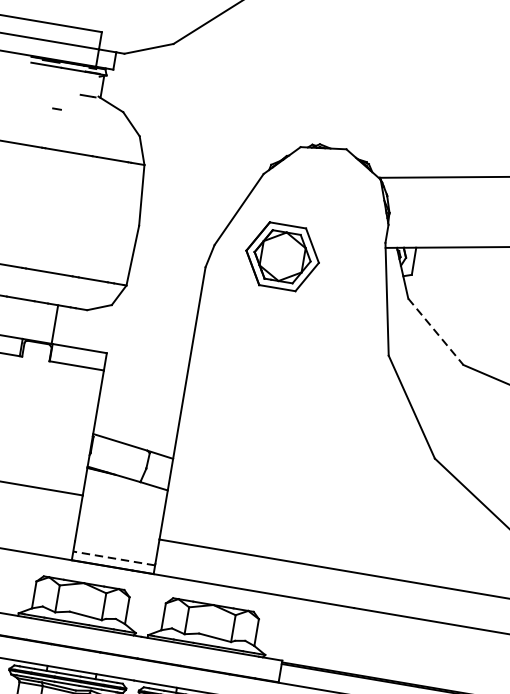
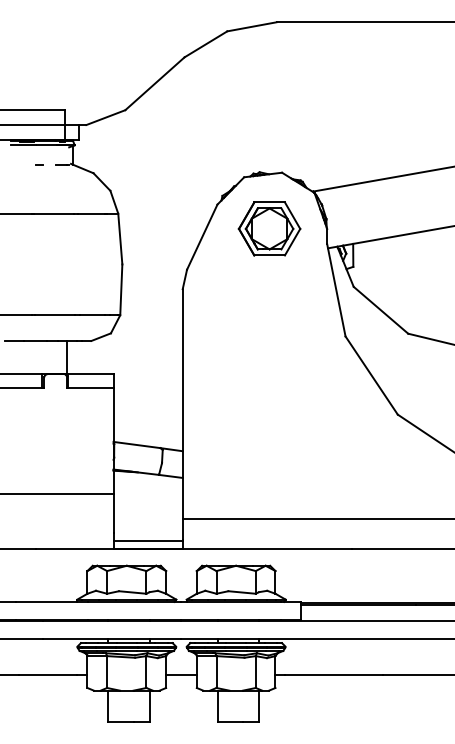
line: (56, 108) -> (39, 164), moved
part: (282, 256) -> (269, 228), moved
line: (435, 331) -> (380, 310), dashed -> solid
line: (114, 558) -> (148, 541), dashed -> solid

